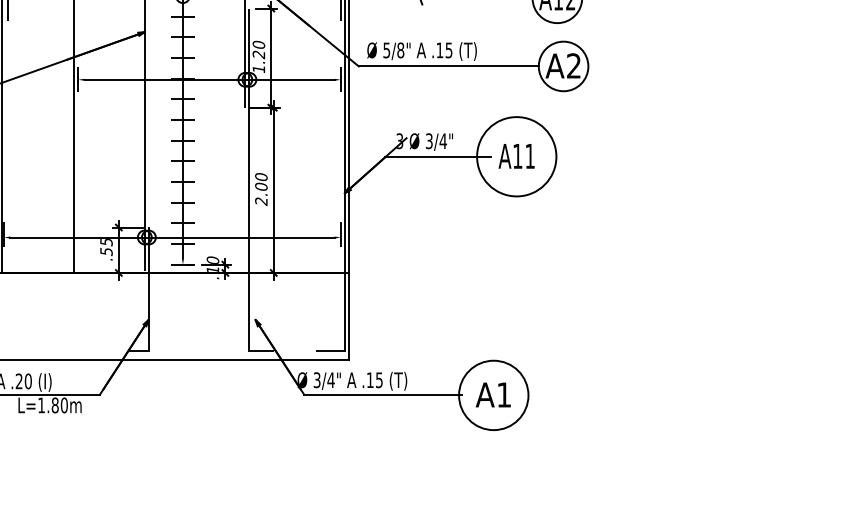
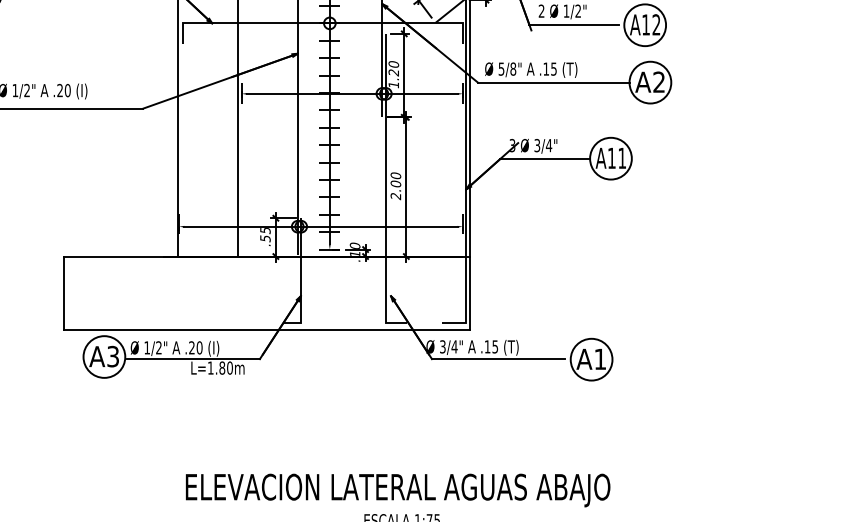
circle: (516, 156) -> (610, 158), size x0.62
circle: (493, 395) -> (591, 359), size x0.71

